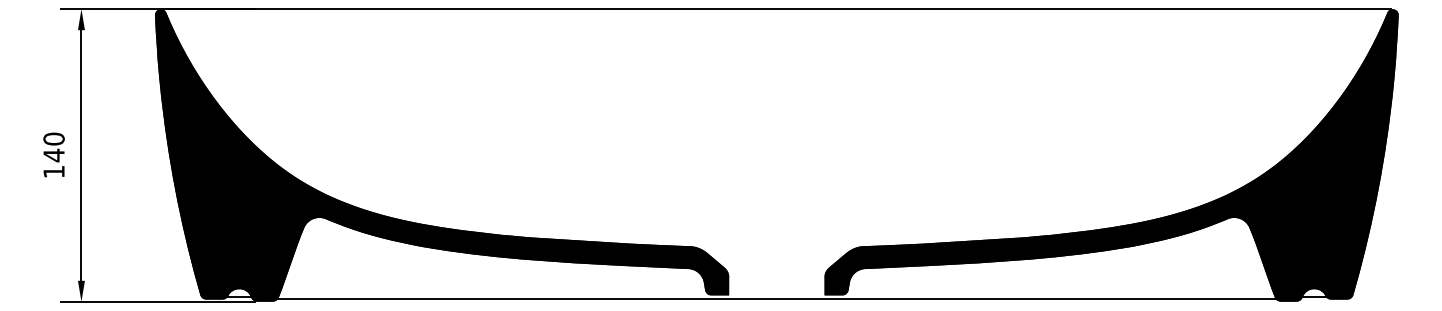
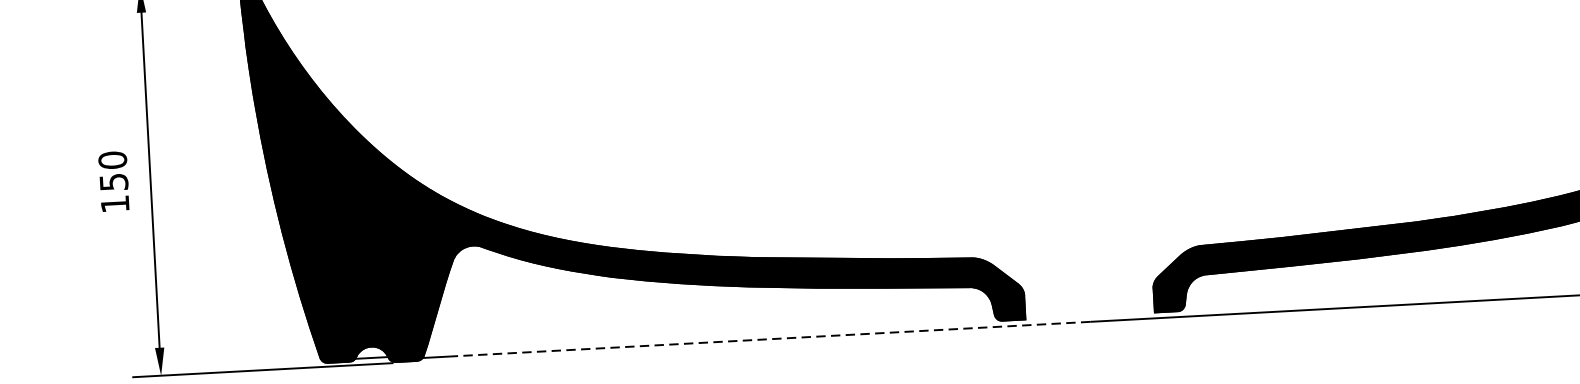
text: (53, 155) -> (113, 182), 140 -> 150
line: (537, 299) -> (770, 339), solid -> dashed

